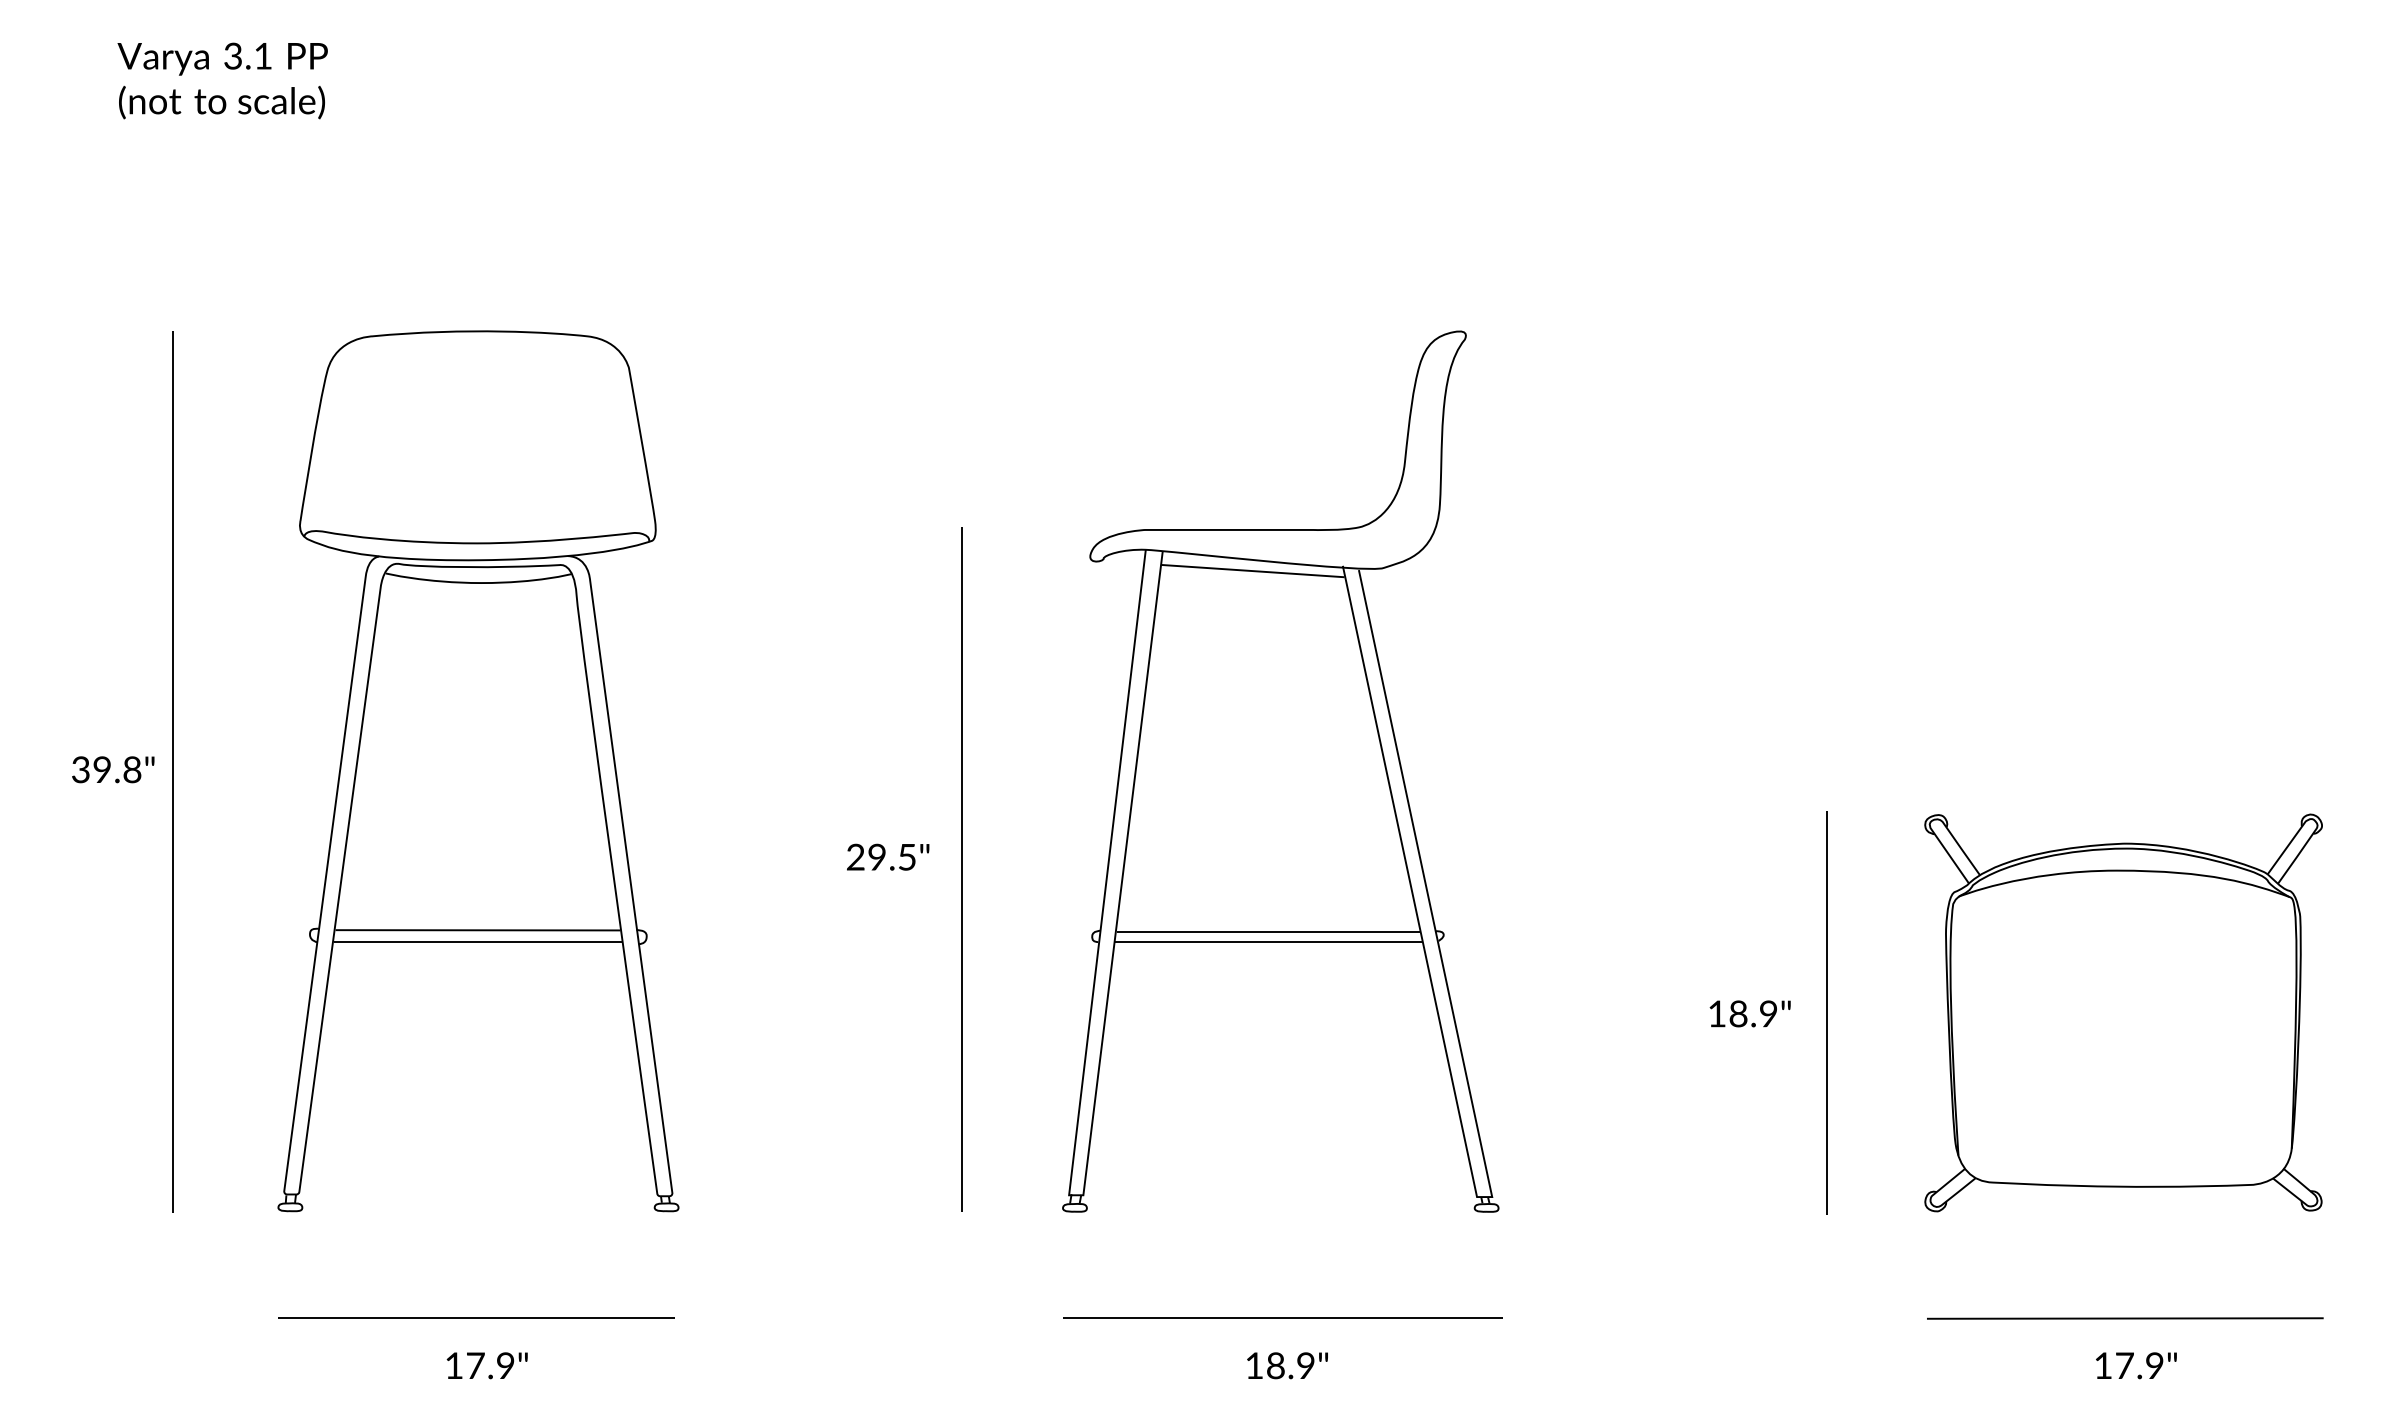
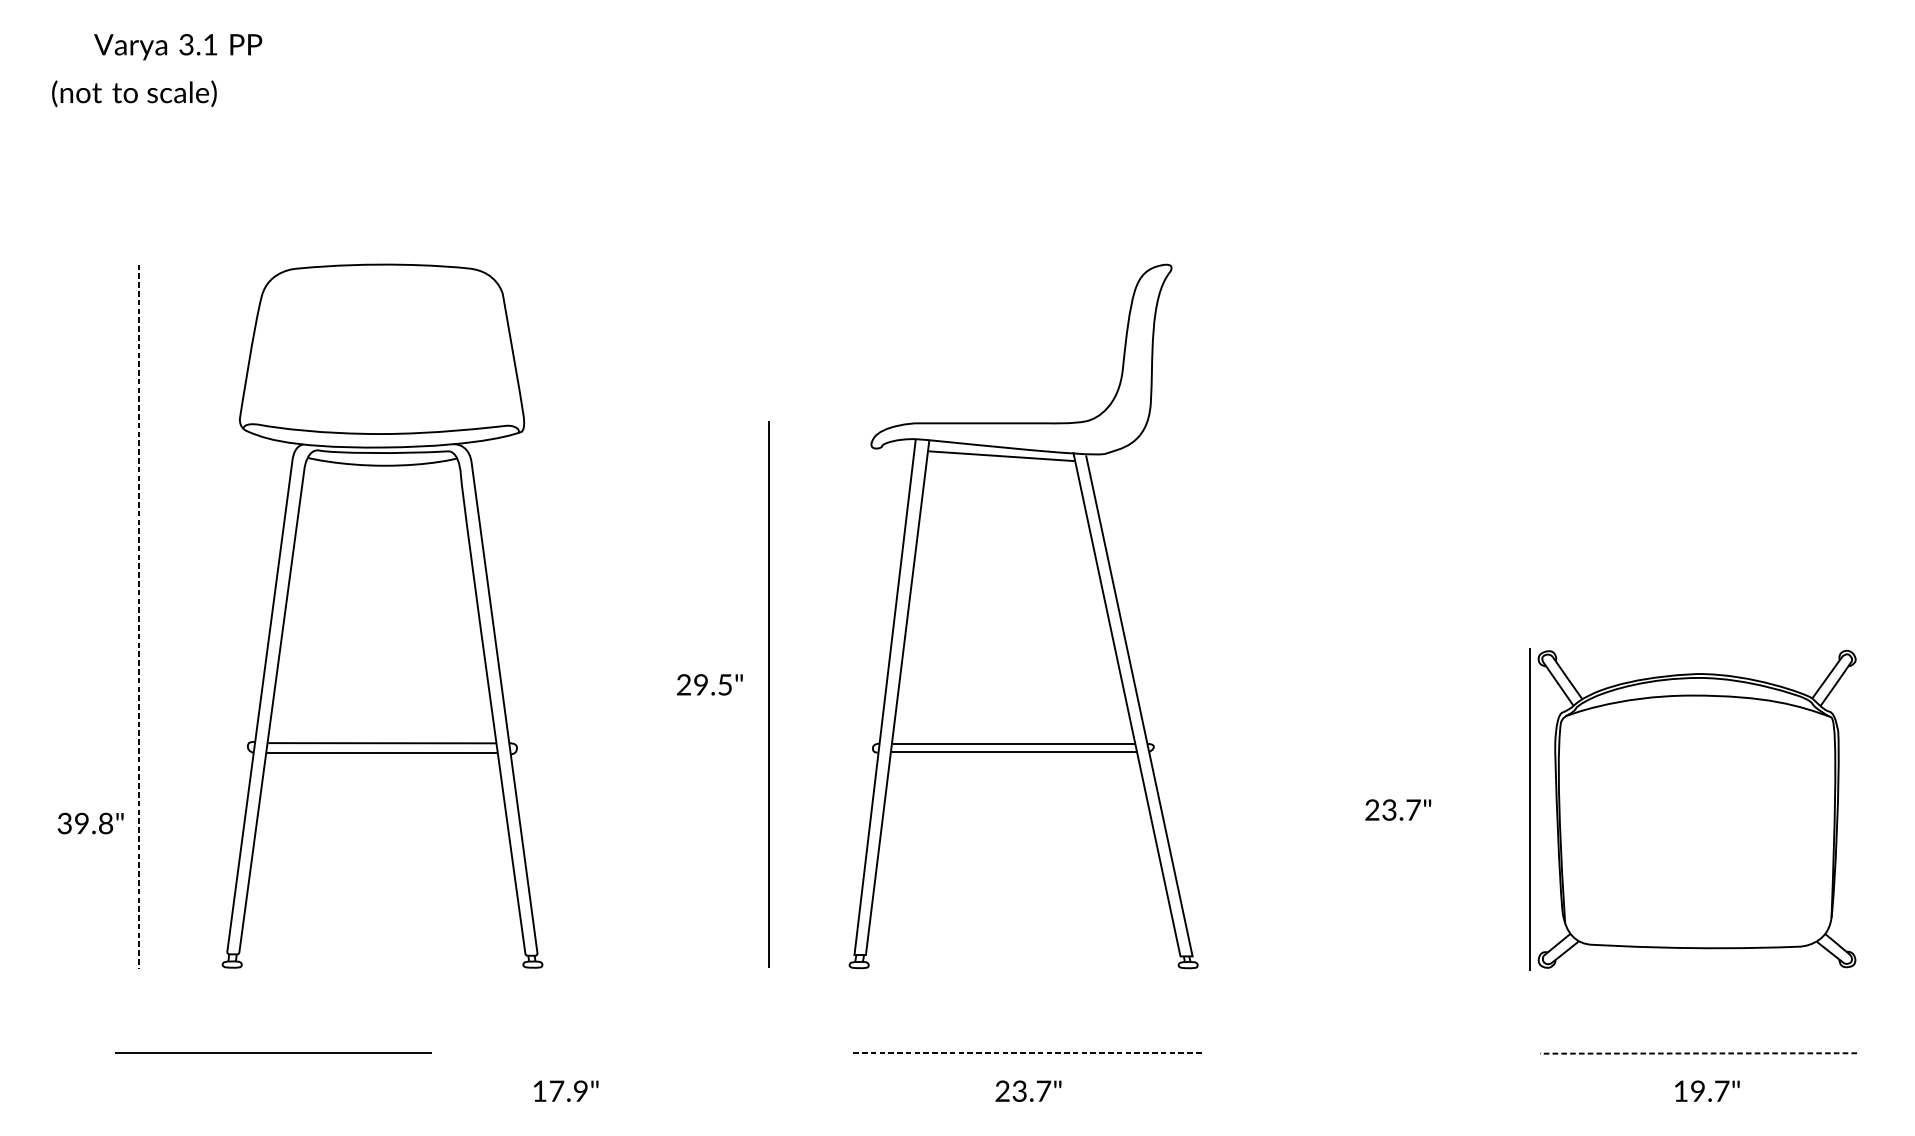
text: (221, 102) -> (134, 93), moved
text: (113, 769) -> (90, 823), moved
line: (173, 772) -> (138, 617), solid -> dashed
line: (1826, 1012) -> (1530, 808), moved
text: (1742, 1013) -> (1392, 809), 18.9" -> 23.7"
line: (476, 1317) -> (273, 1052), moved
line: (1282, 1318) -> (1025, 1053), solid -> dashed
line: (2124, 1318) -> (1697, 1053), solid -> dashed
text: (486, 1365) -> (565, 1091), moved
text: (1280, 1365) -> (1023, 1091), 18.9" -> 23.7"
text: (2140, 1365) -> (1710, 1091), 17.9" -> 19.7"

